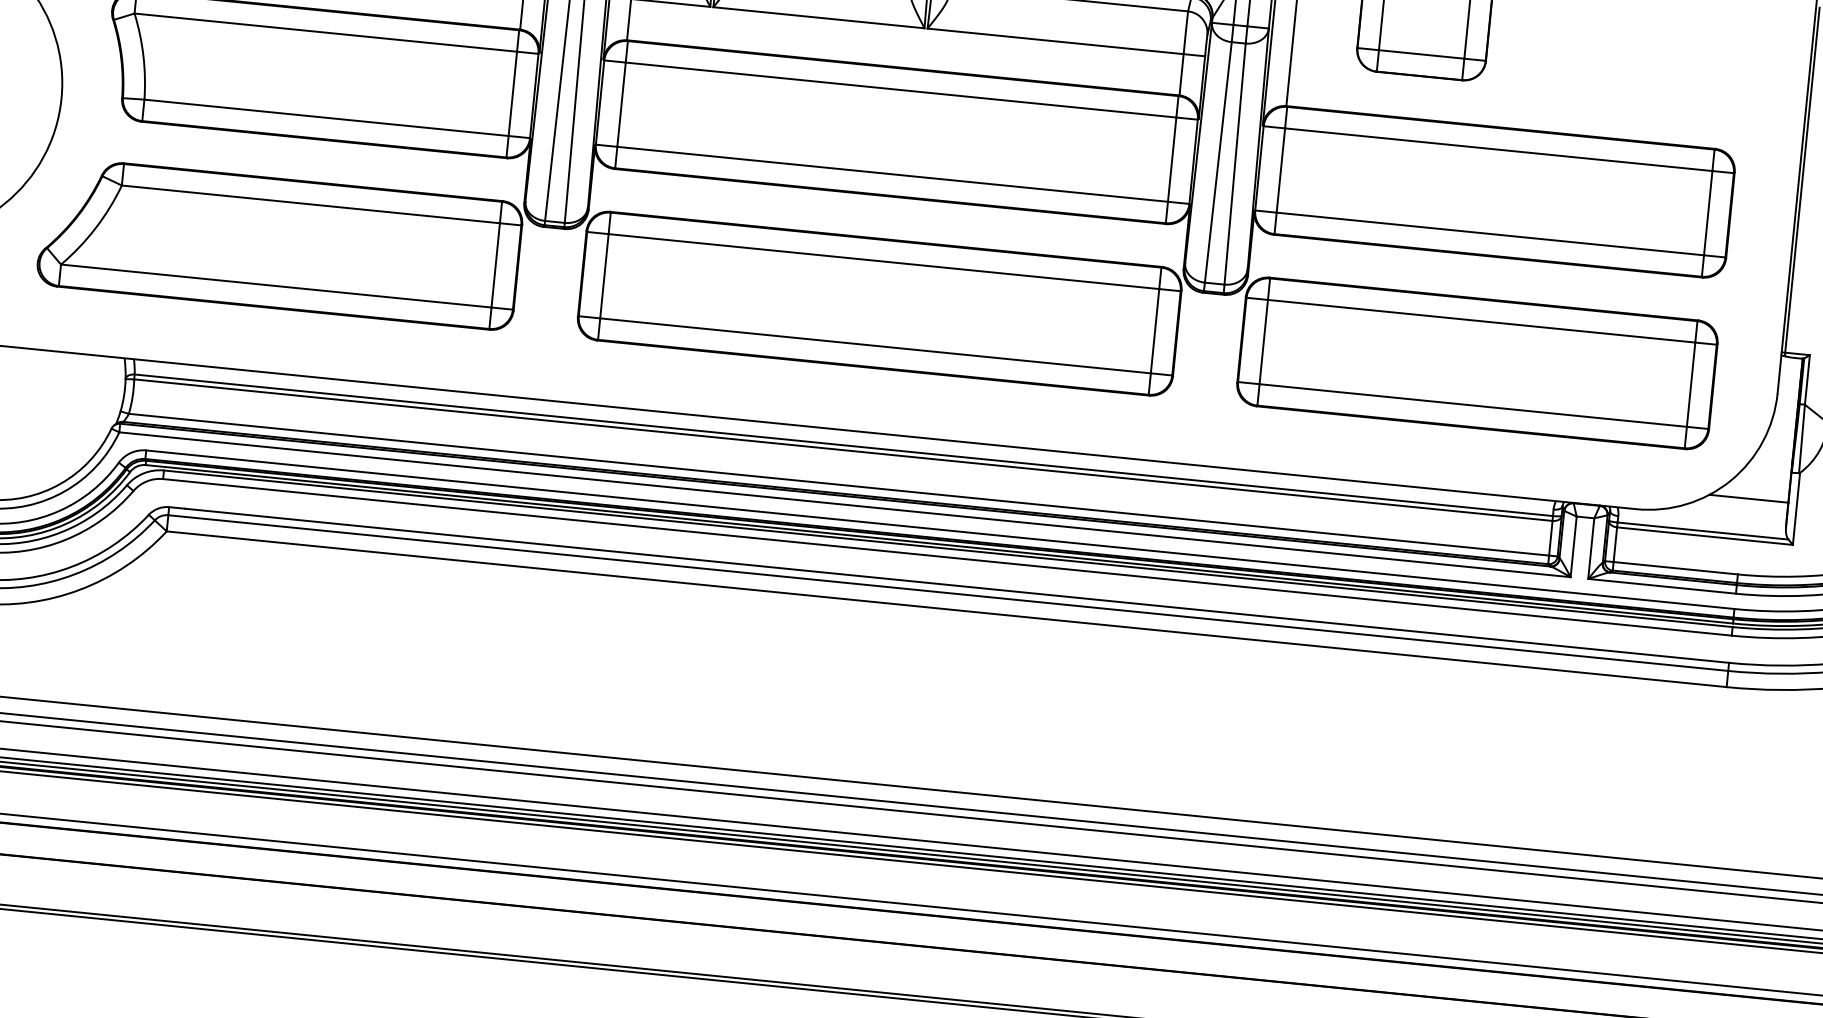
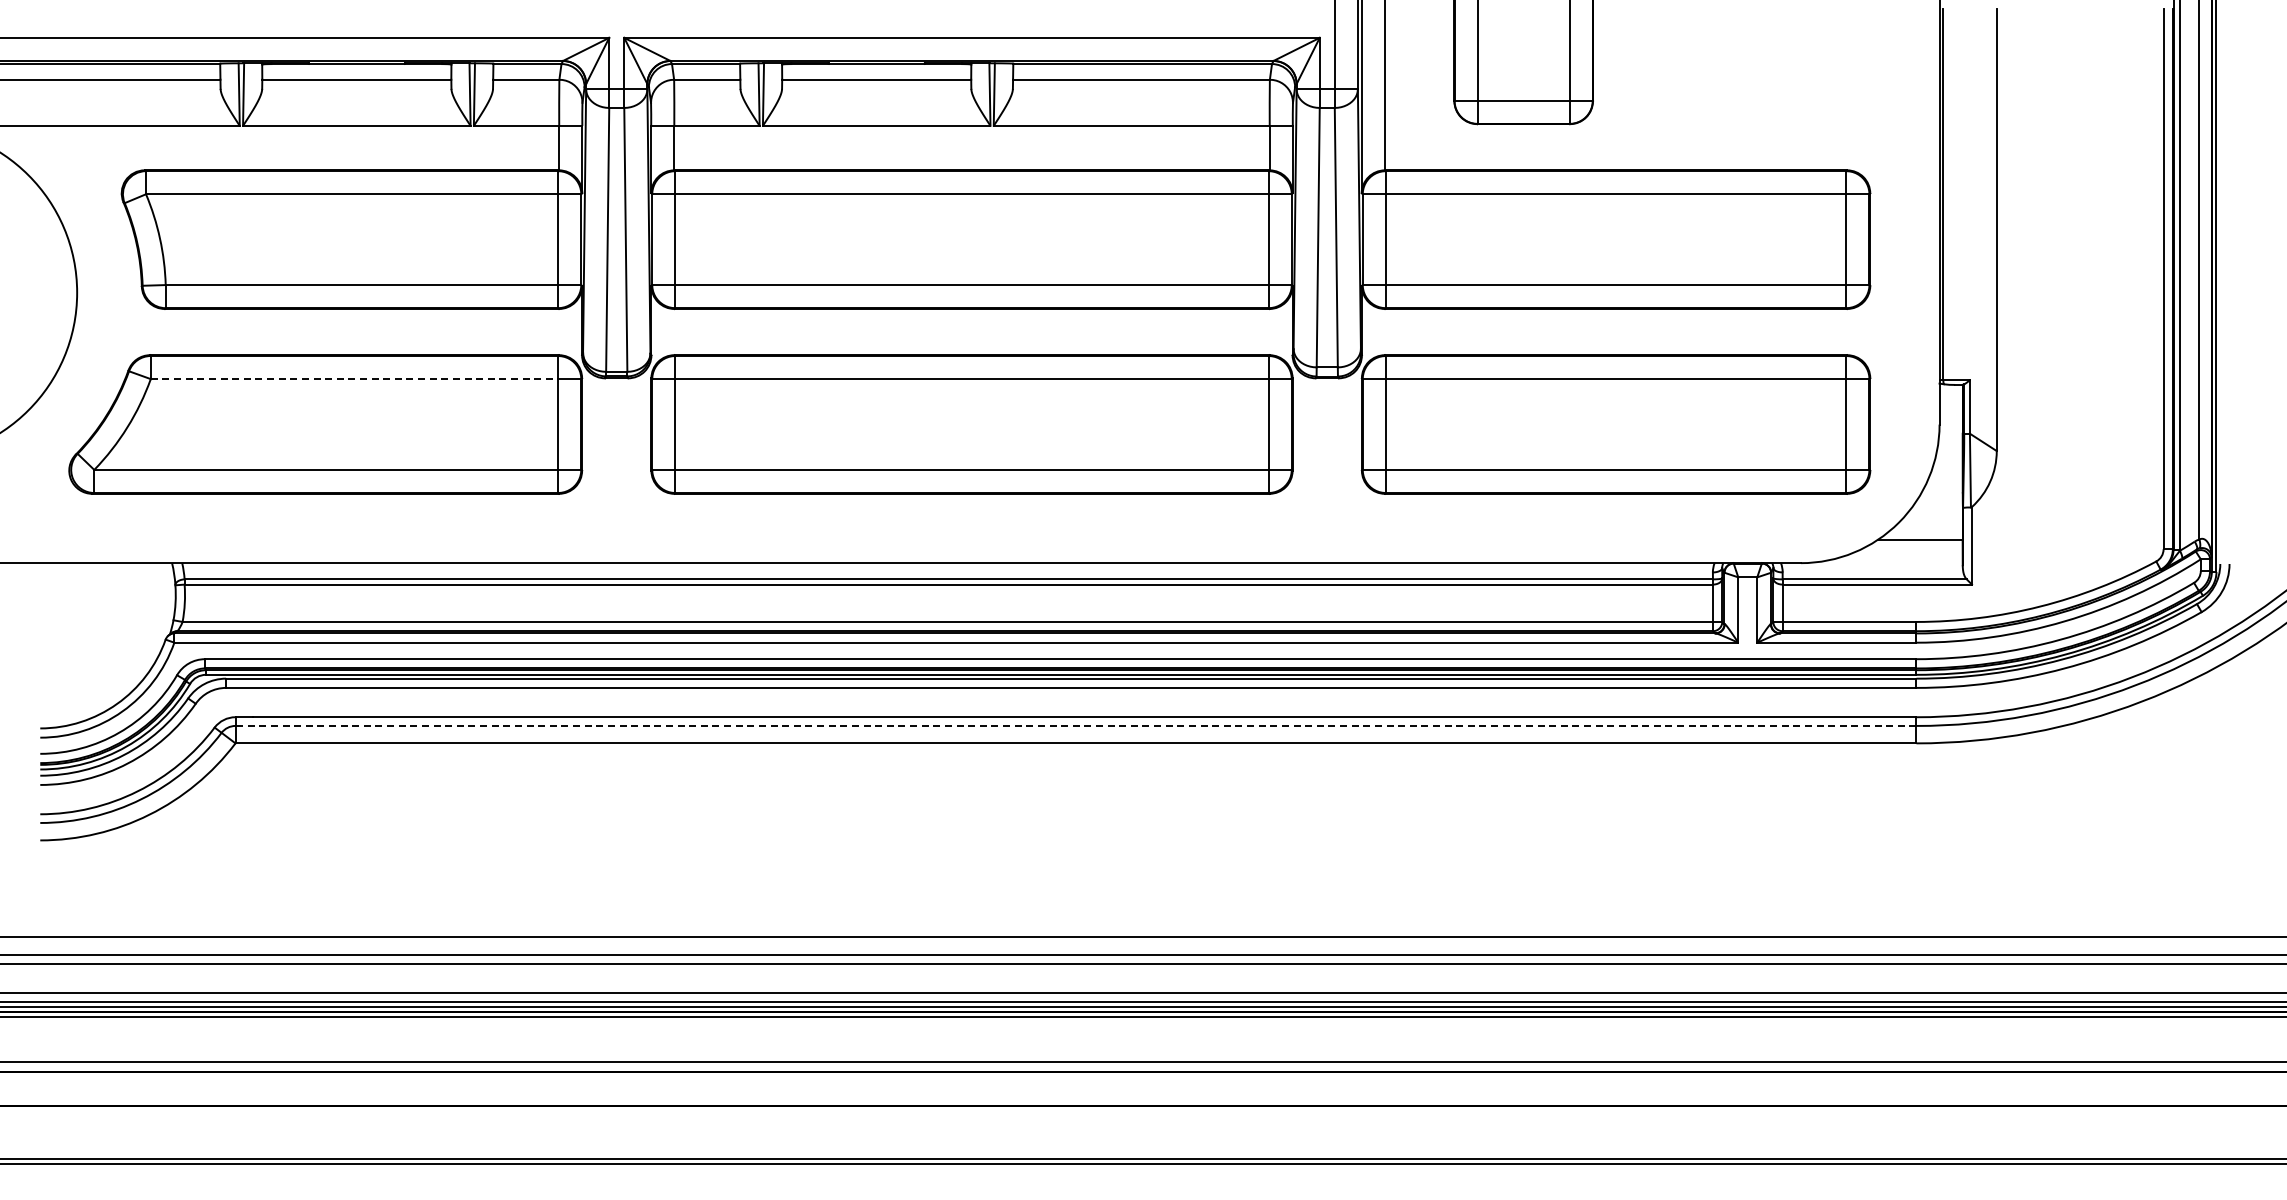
line: (310, 204) -> (354, 379), solid -> dashed
line: (947, 592) -> (1075, 725), solid -> dashed

